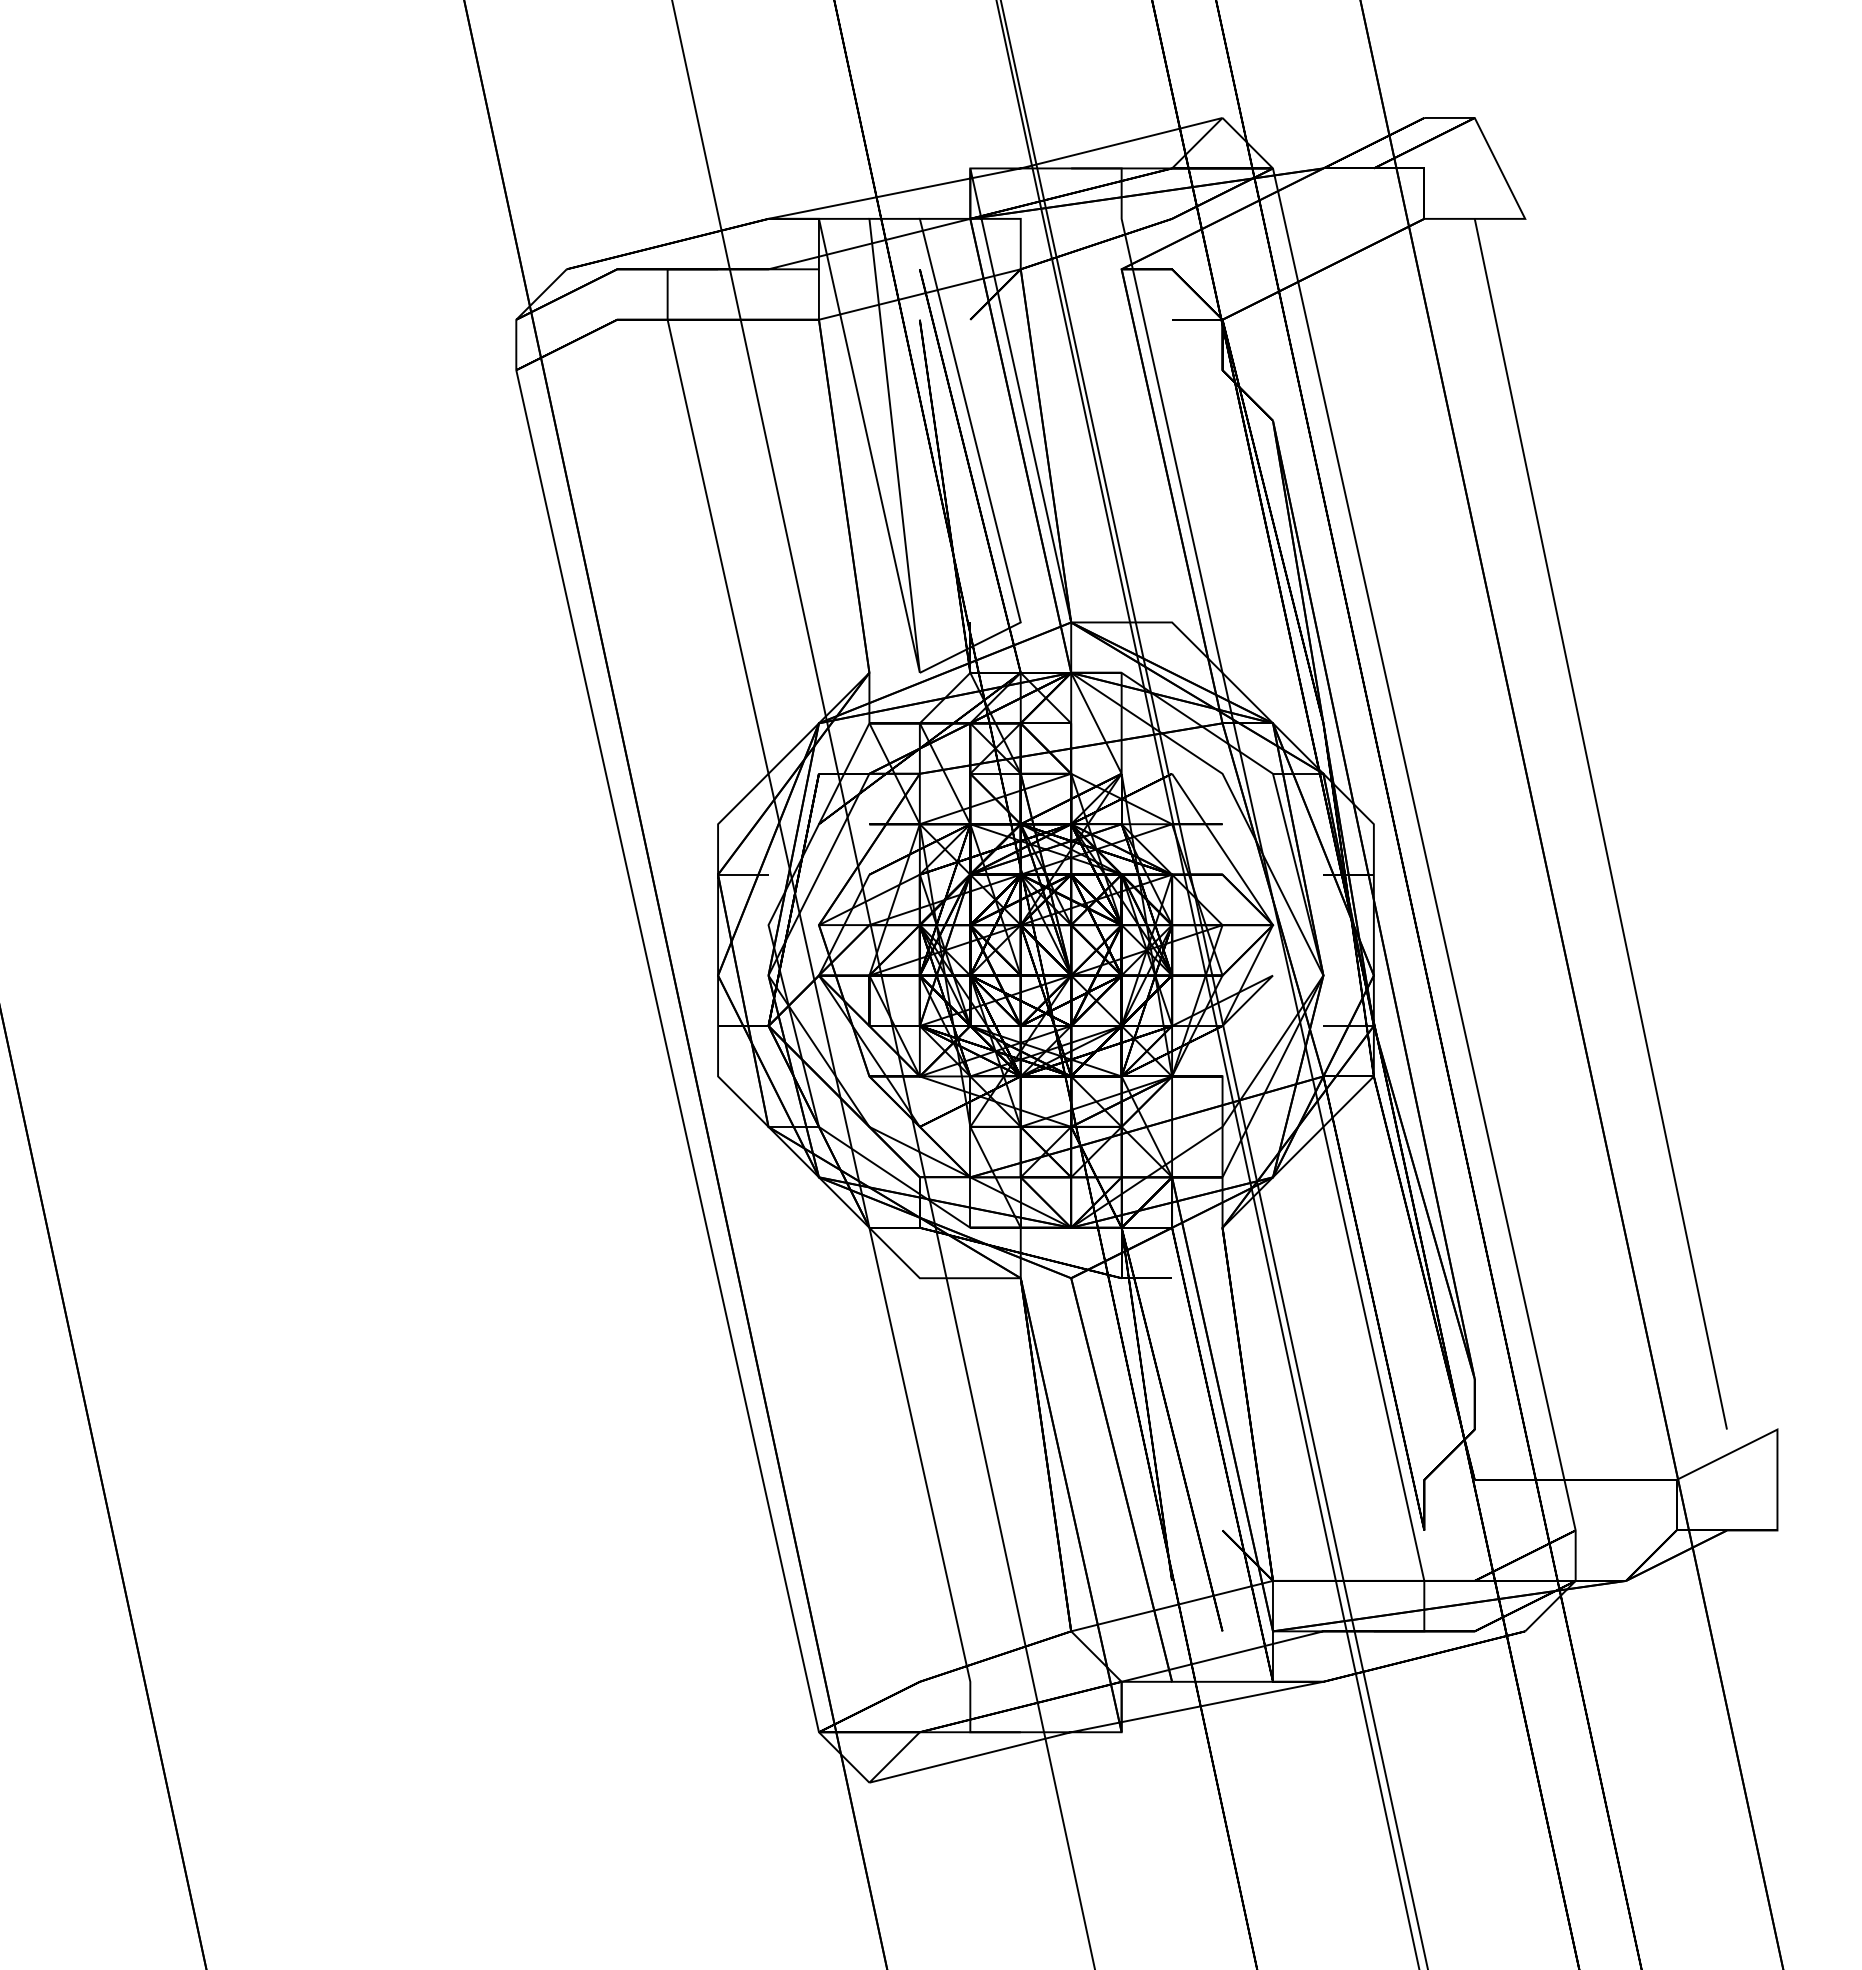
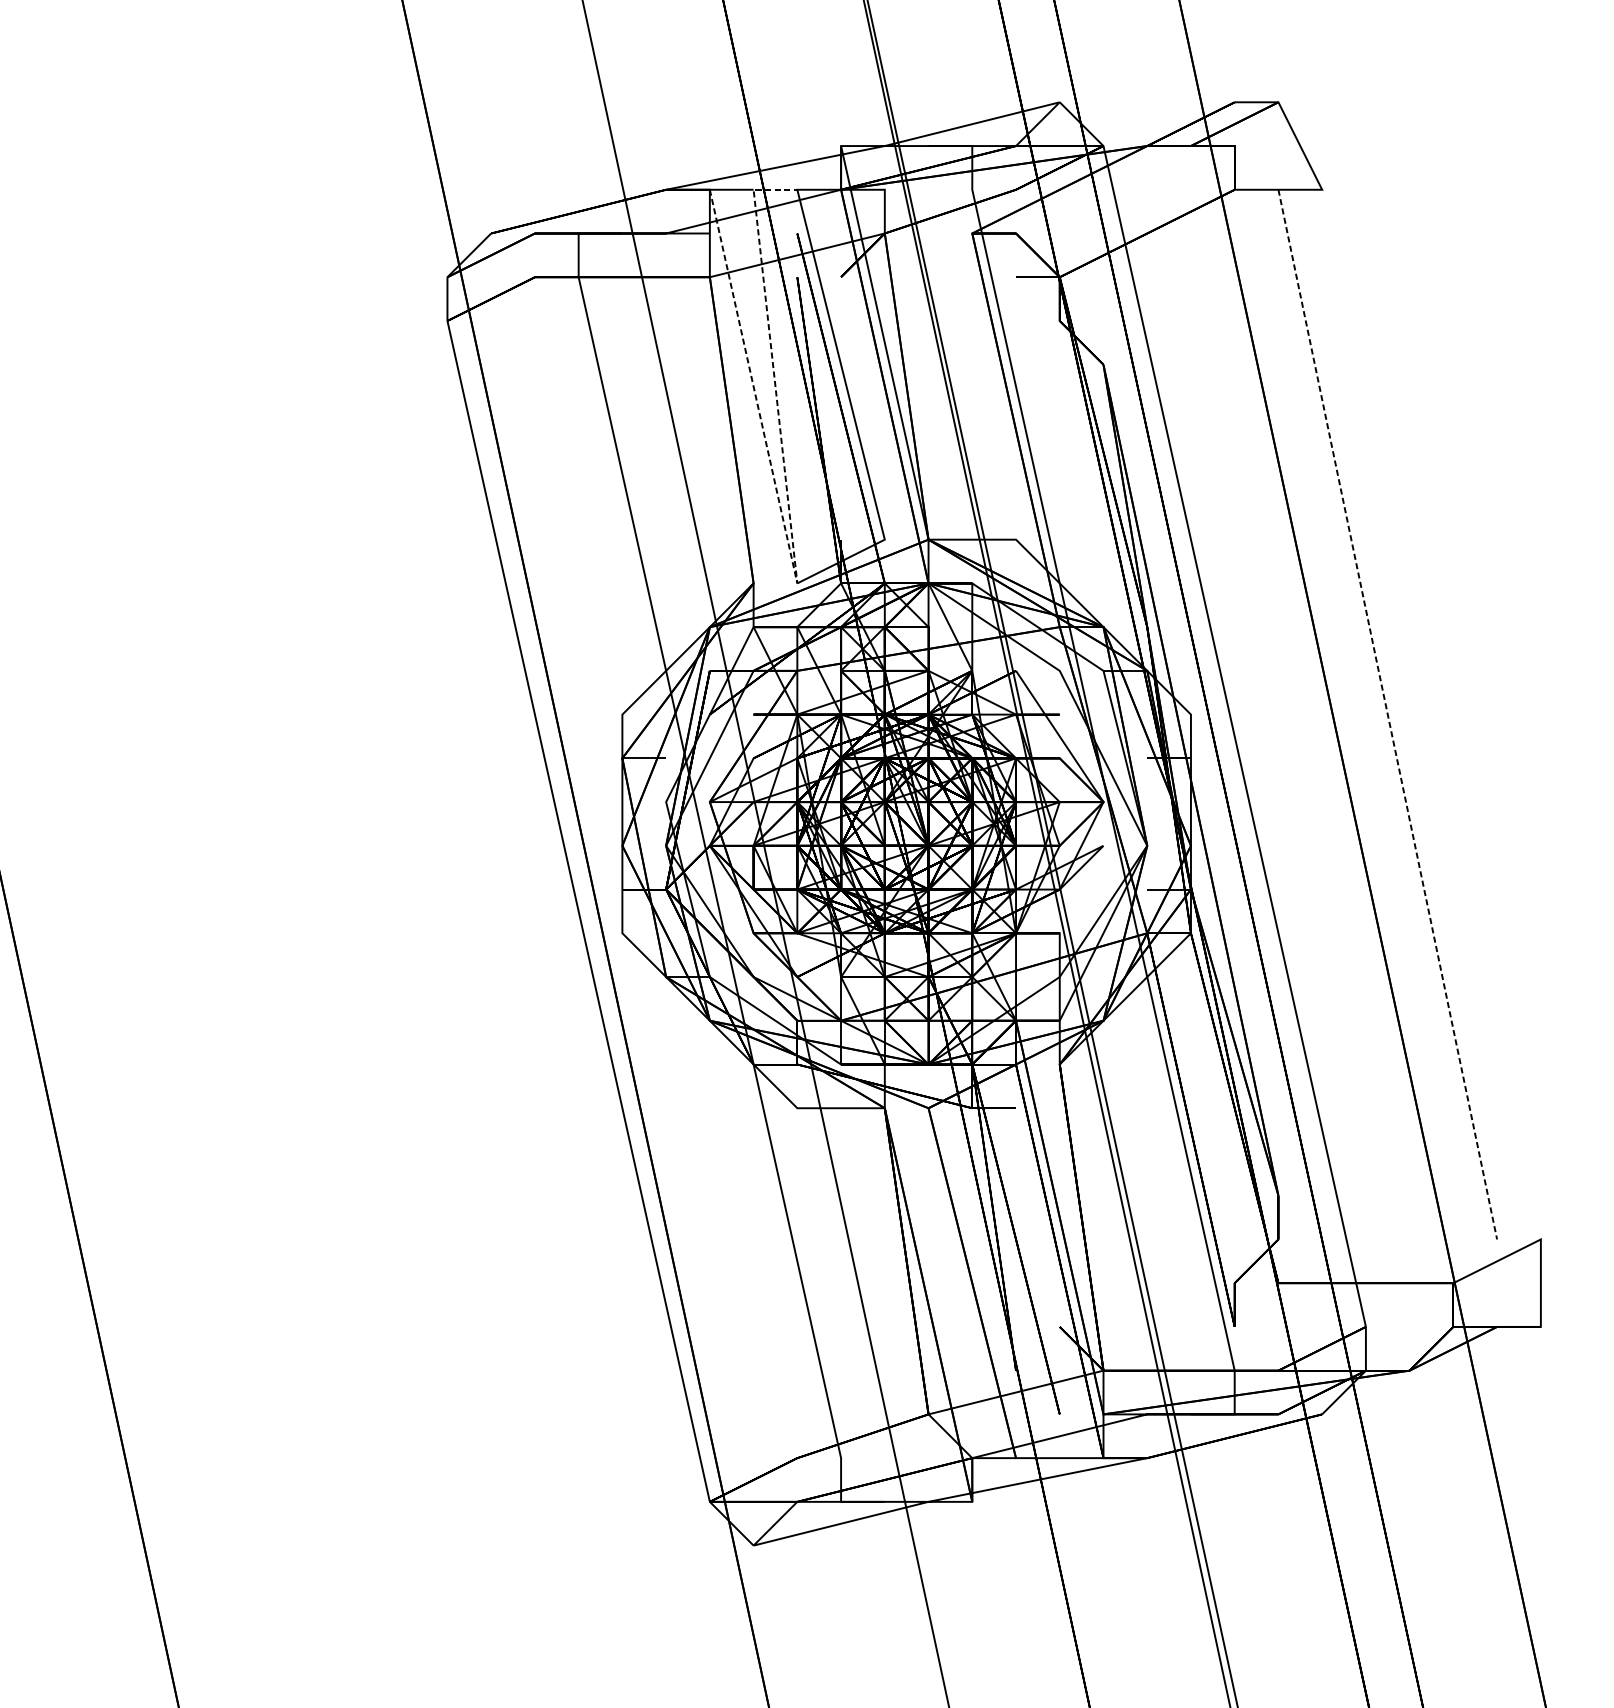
line: (917, 652) -> (795, 565), solid -> dashed
line: (1600, 824) -> (1387, 714), solid -> dashed

